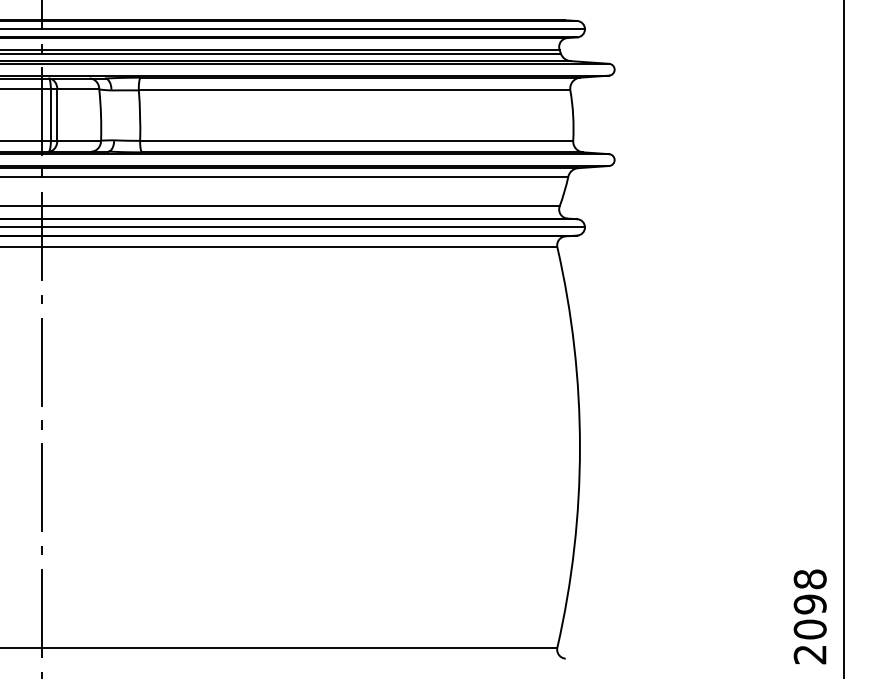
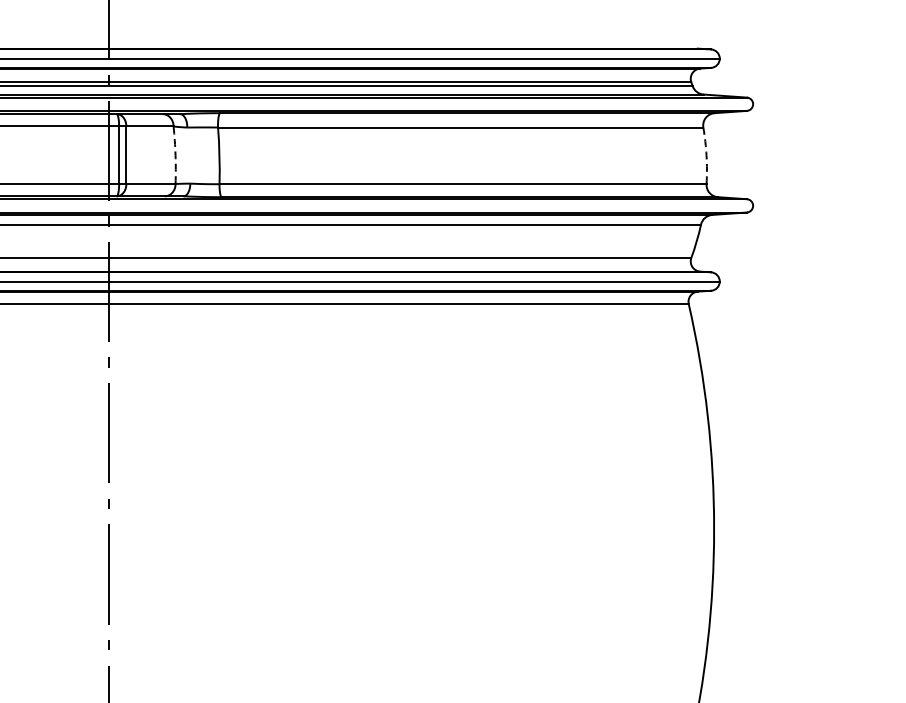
arc: (101, 115) -> (176, 155), solid -> dashed
arc: (573, 115) -> (706, 155), solid -> dashed

